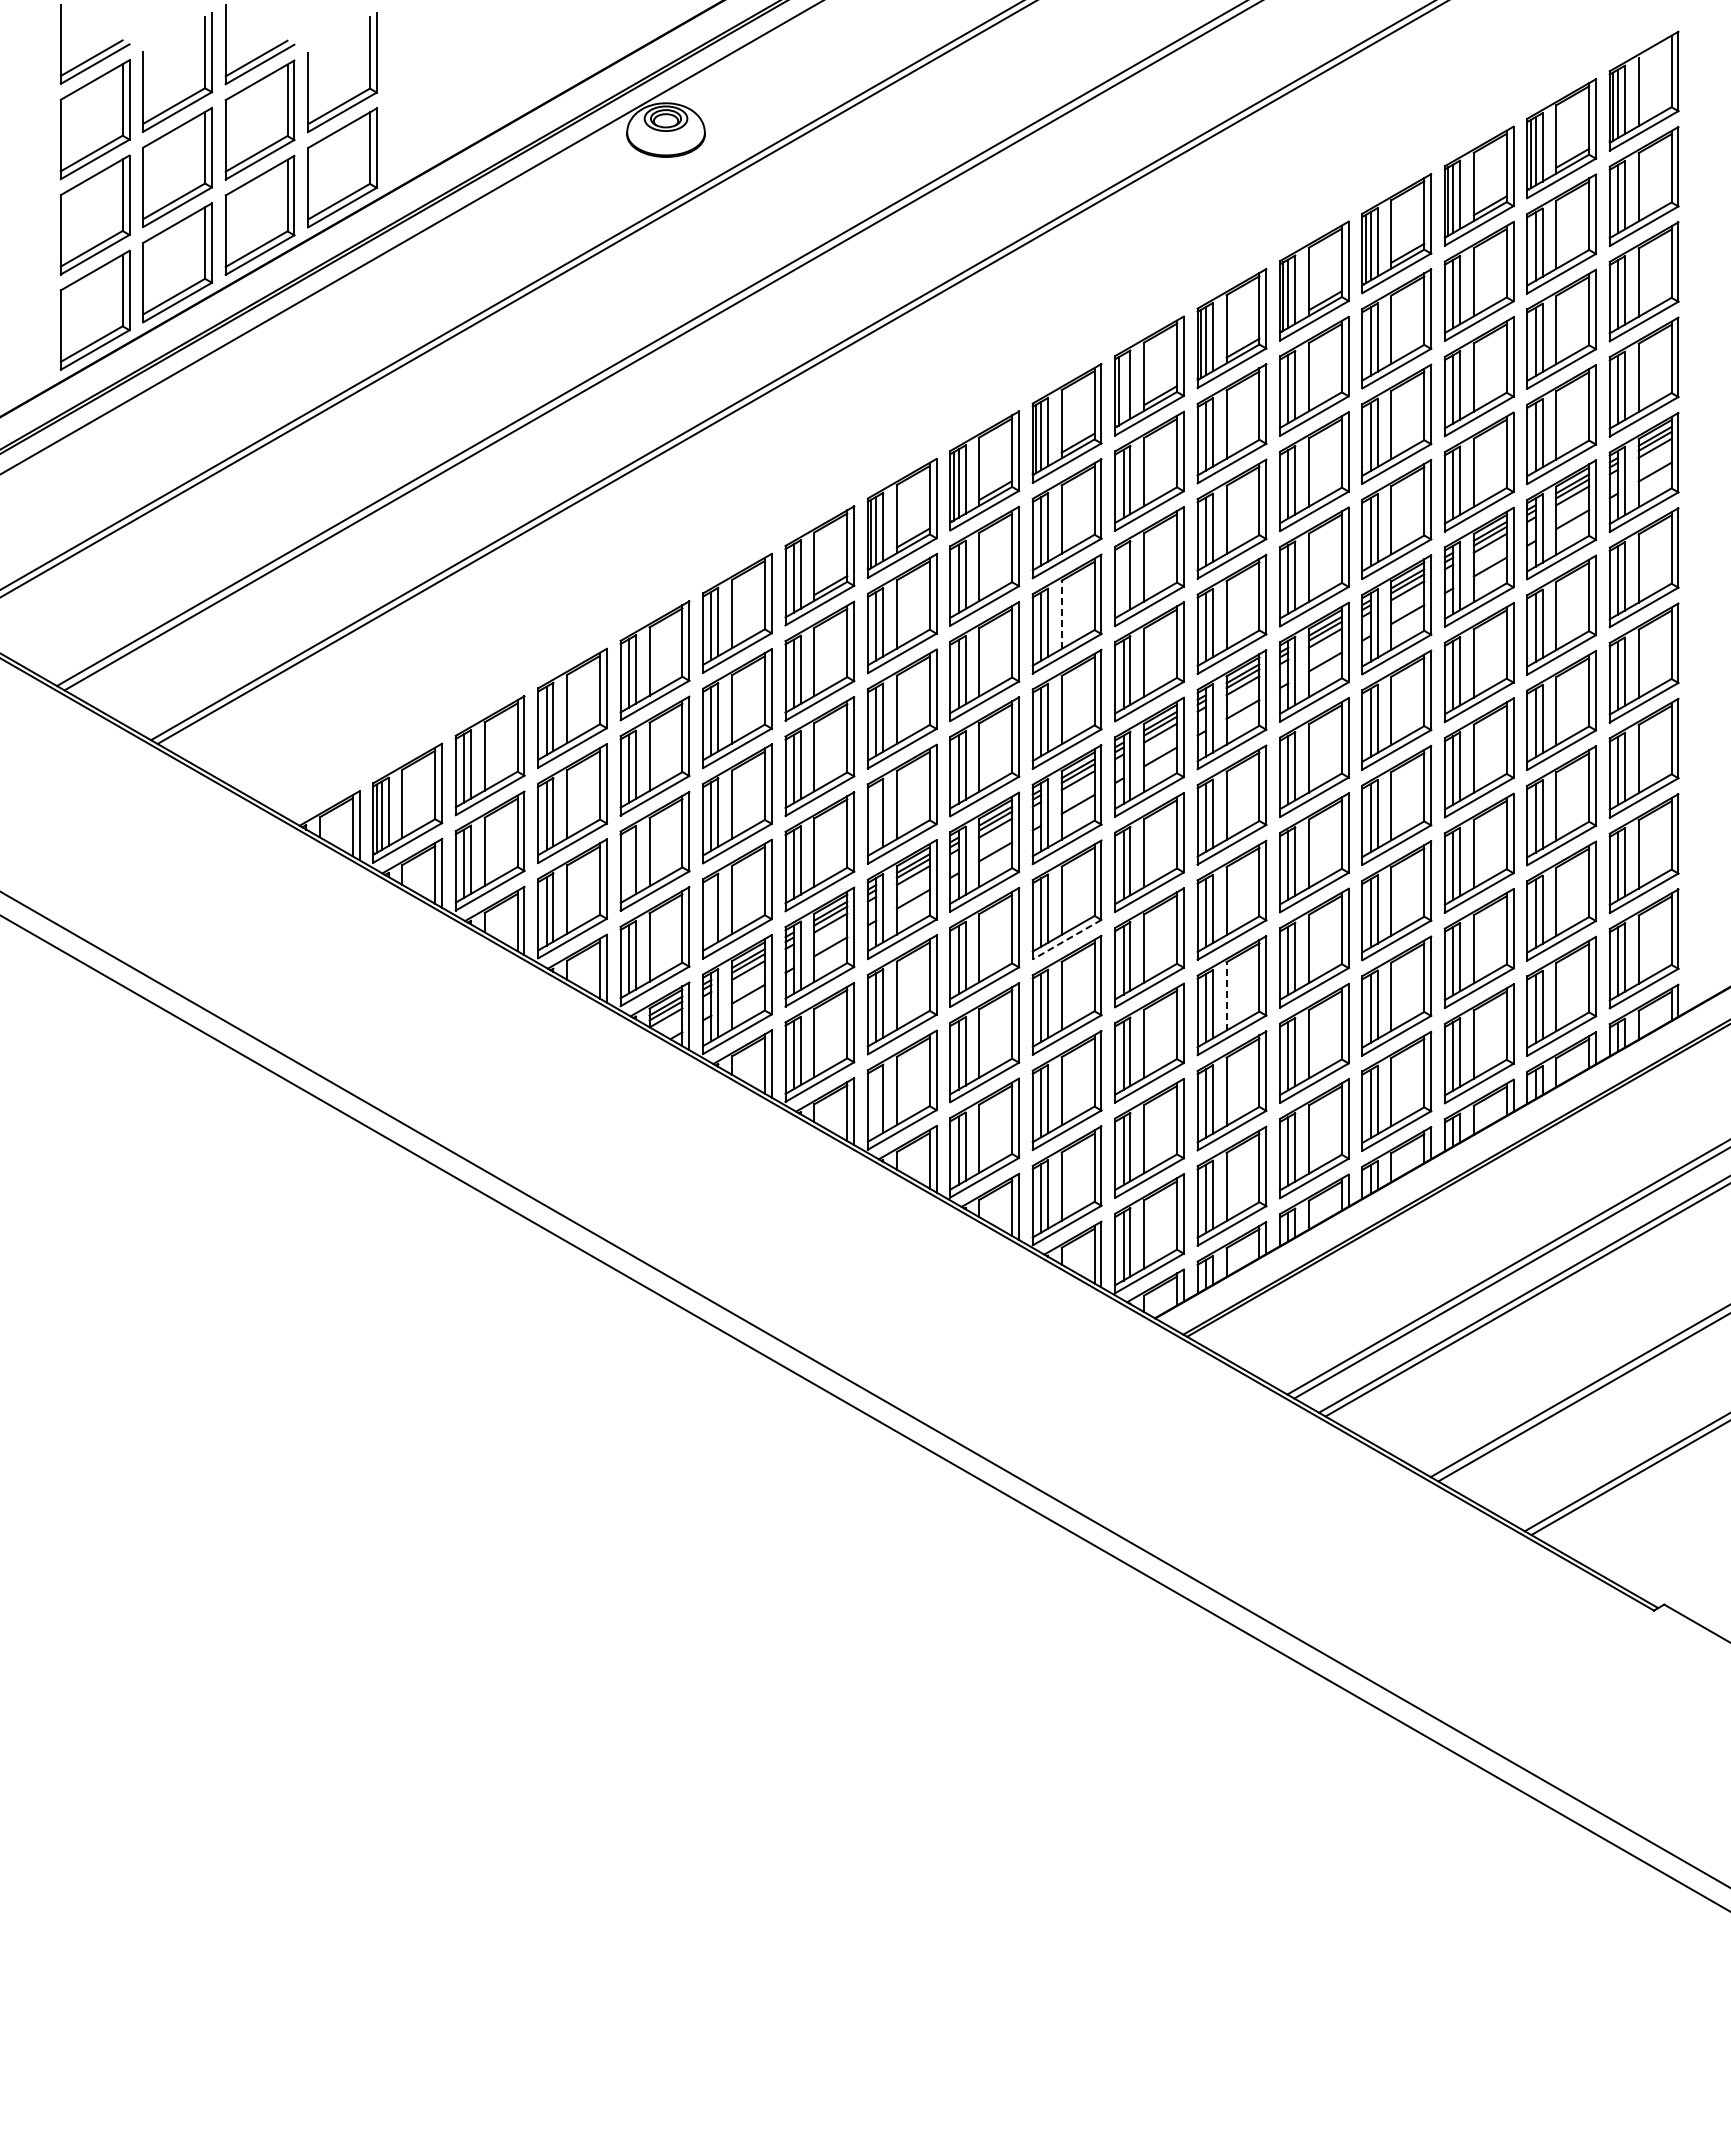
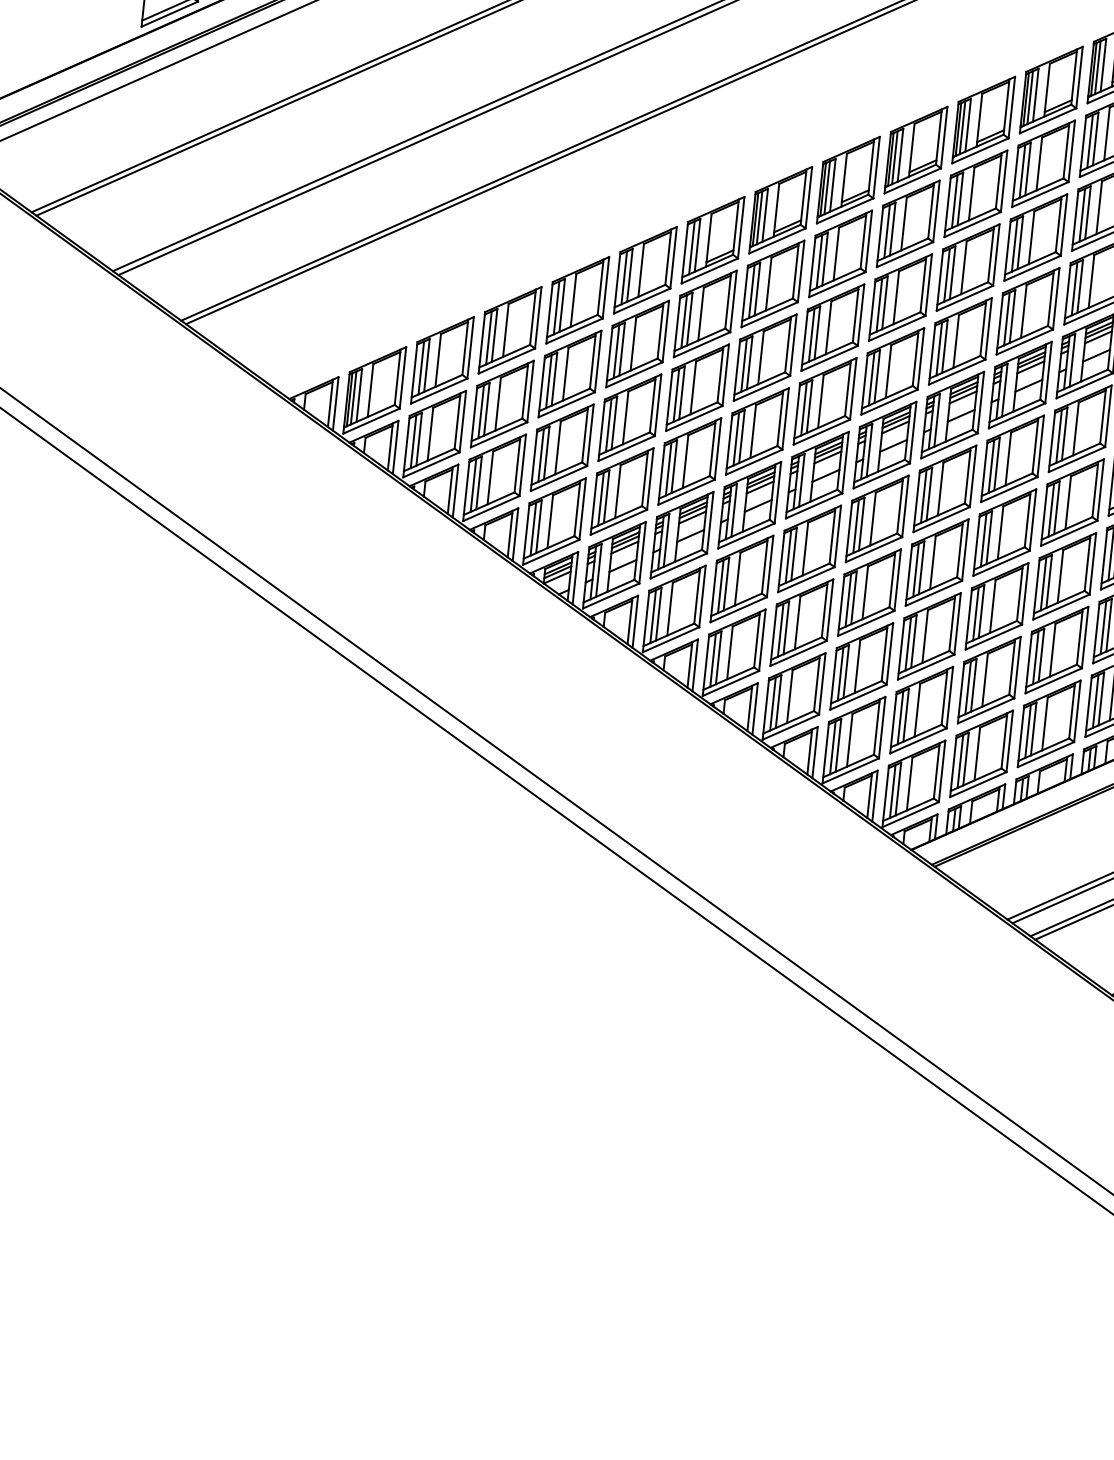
line: (1123, 388) -> (962, 127), added
line: (1123, 579) -> (946, 275), added
line: (1061, 614) -> (896, 297), dashed -> solid
line: (876, 816) -> (736, 438), added
line: (629, 863) -> (541, 455), added
line: (711, 911) -> (601, 498), added
line: (1067, 939) -> (874, 549), dashed -> solid
line: (1226, 995) -> (992, 605), dashed -> solid
line: (876, 1102) -> (713, 660), added

